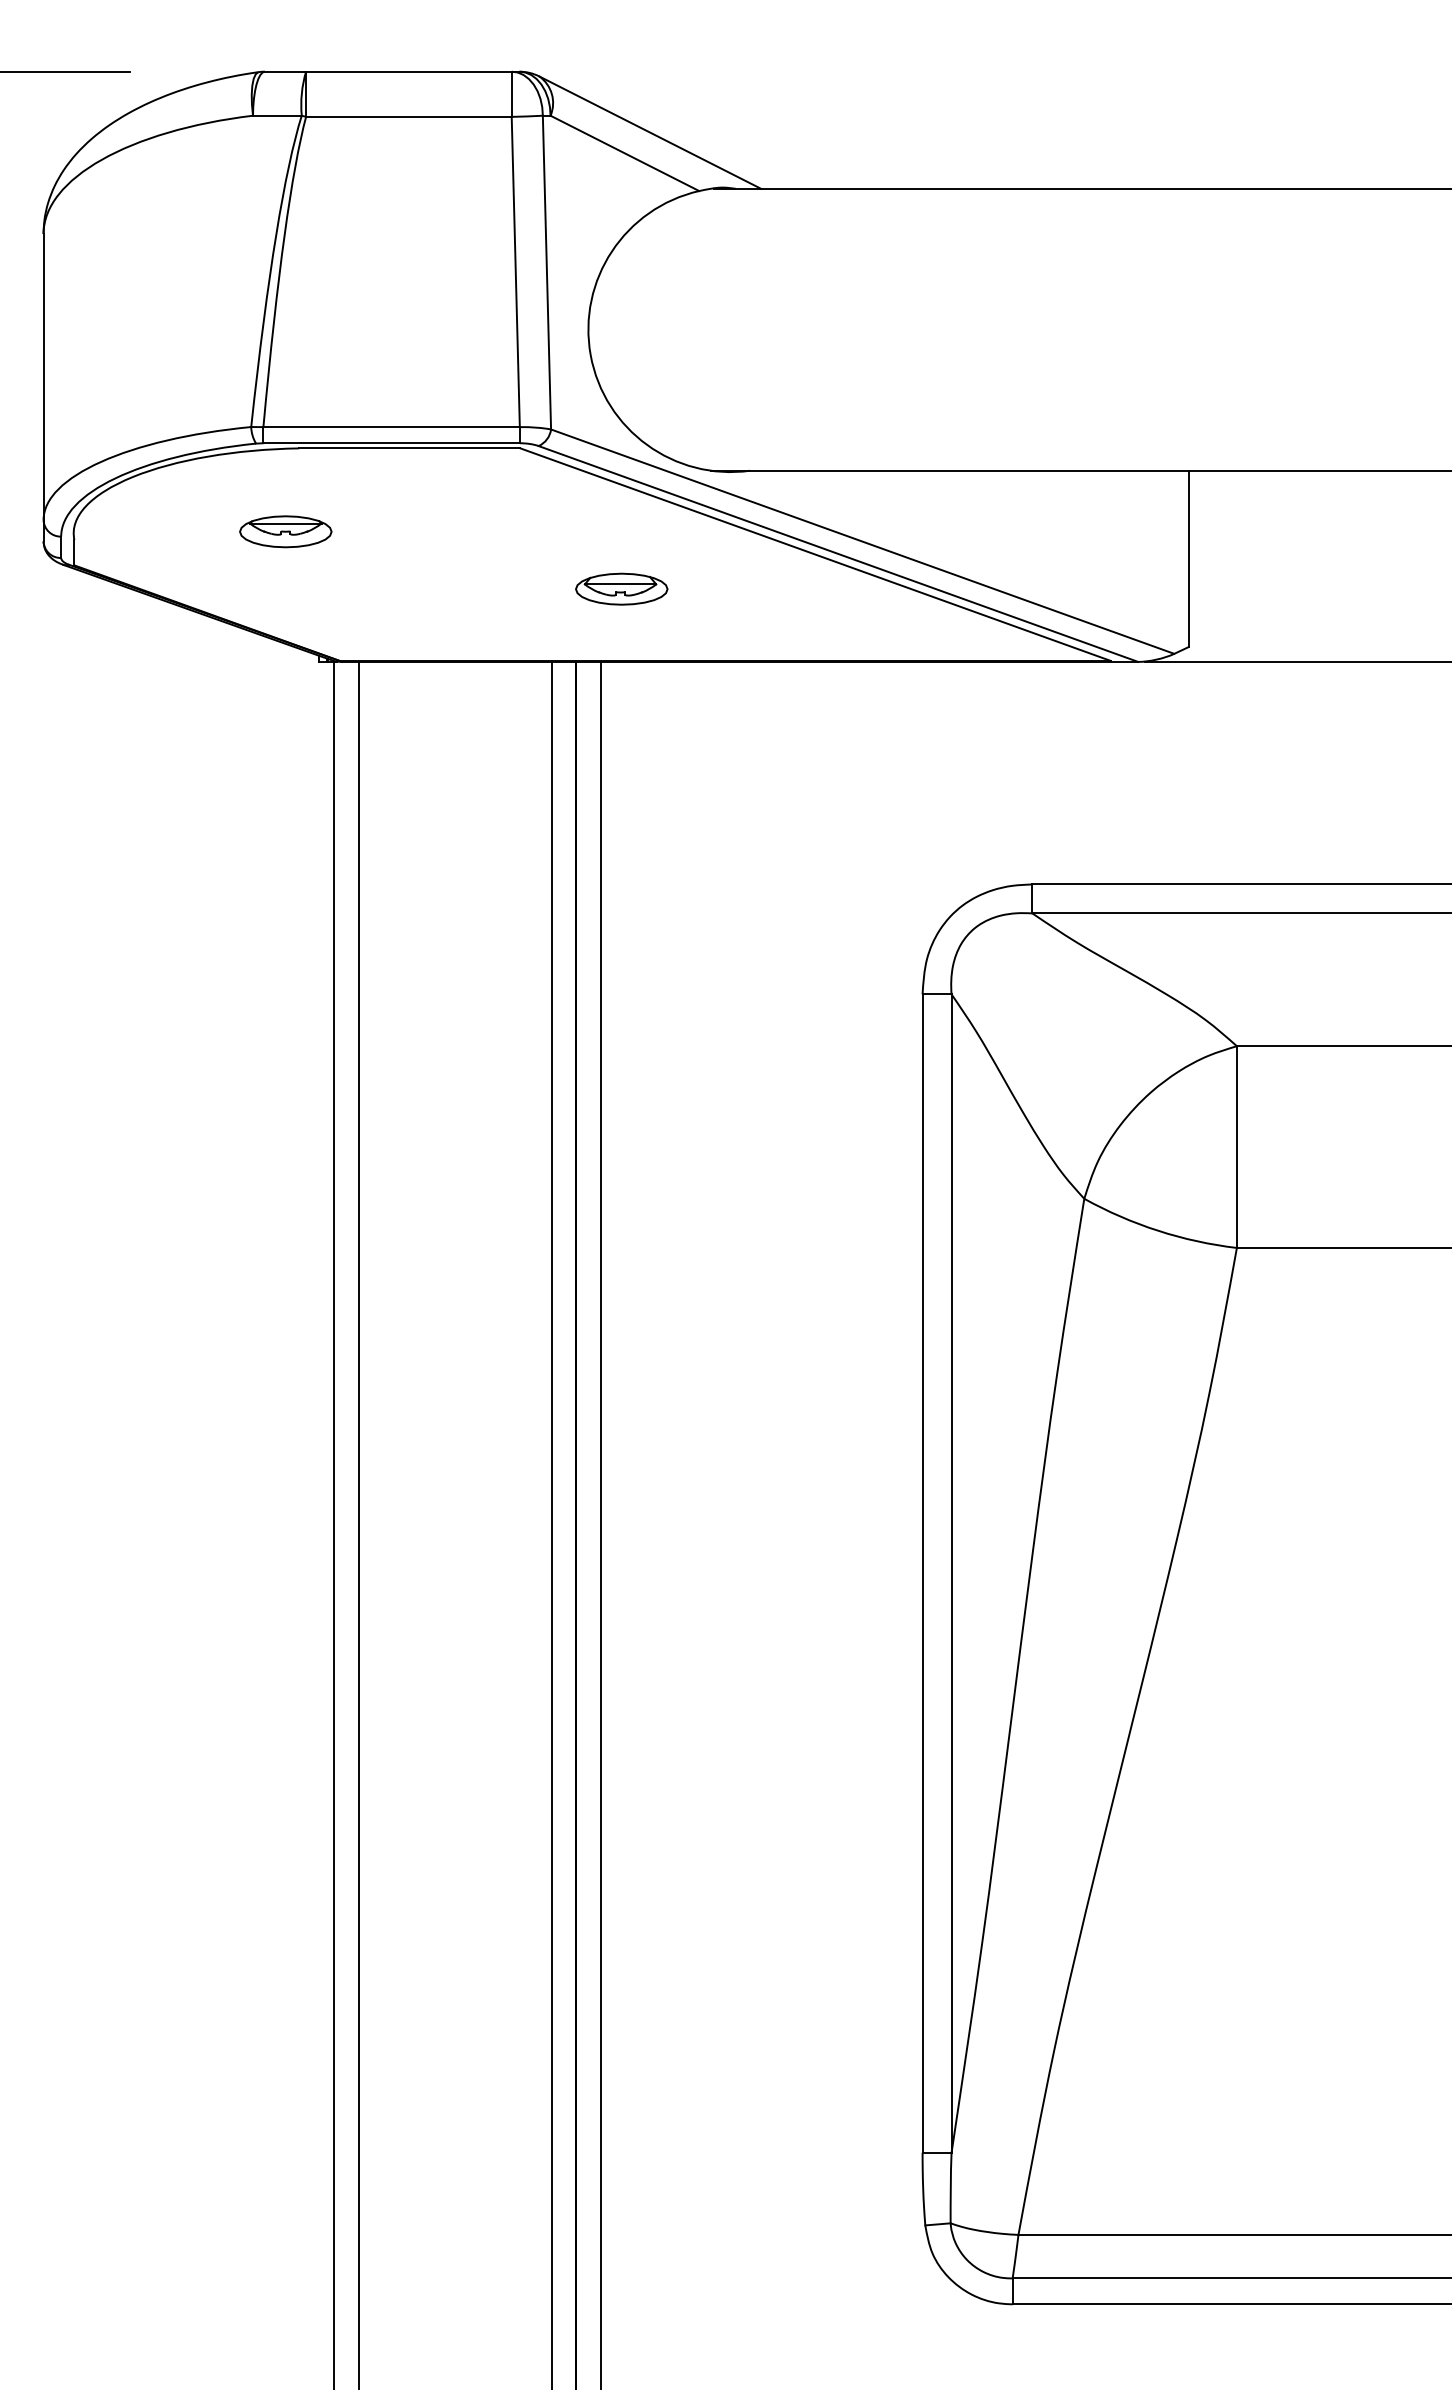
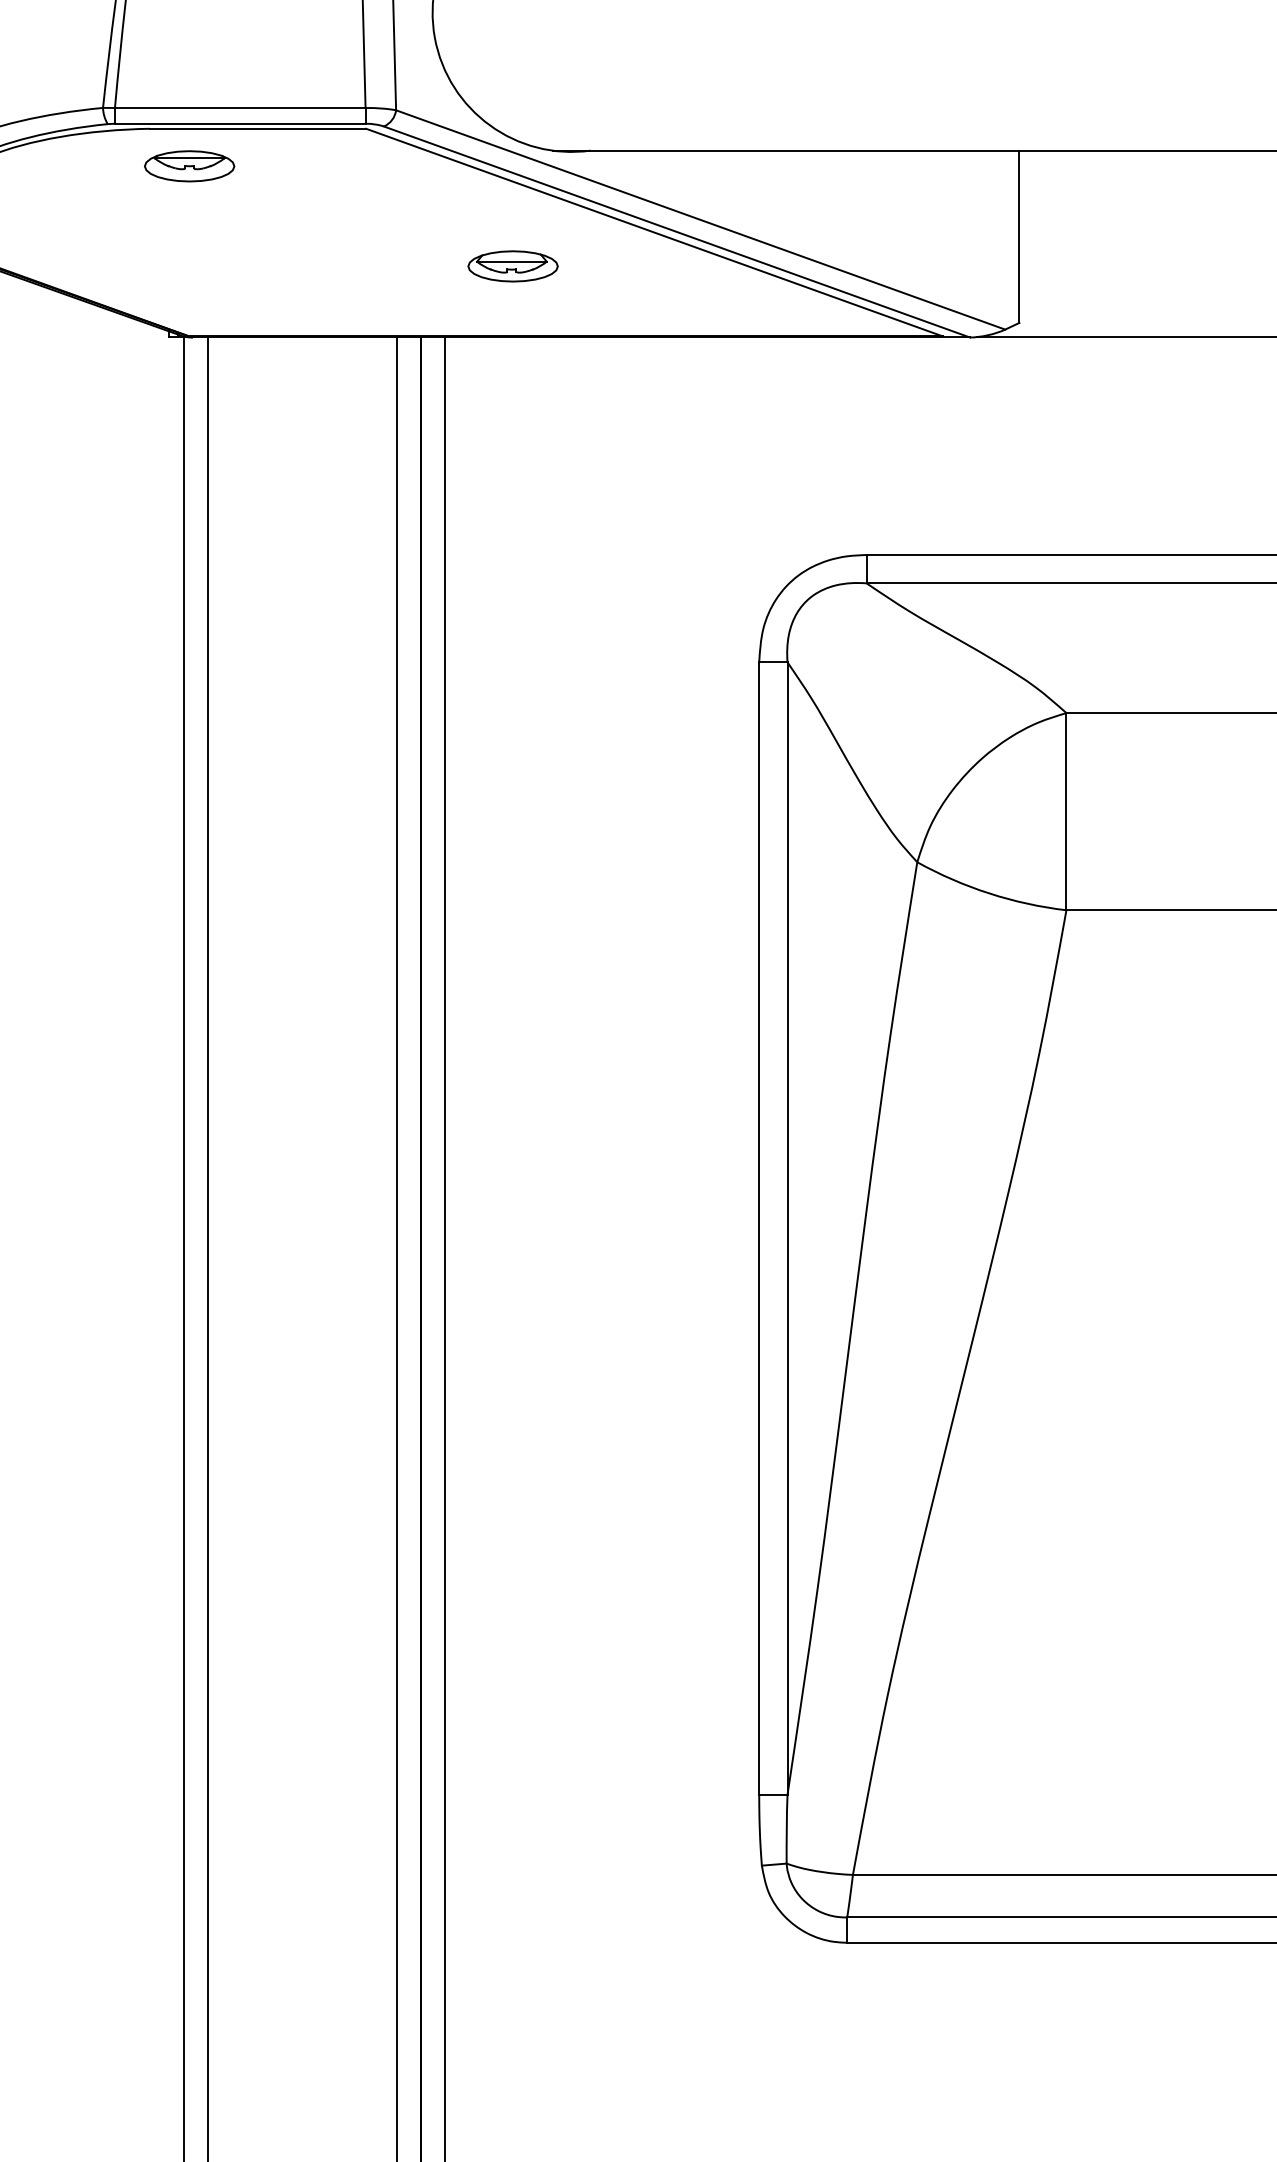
part: (285, 531) -> (189, 166), moved
part: (621, 588) -> (512, 265), moved

